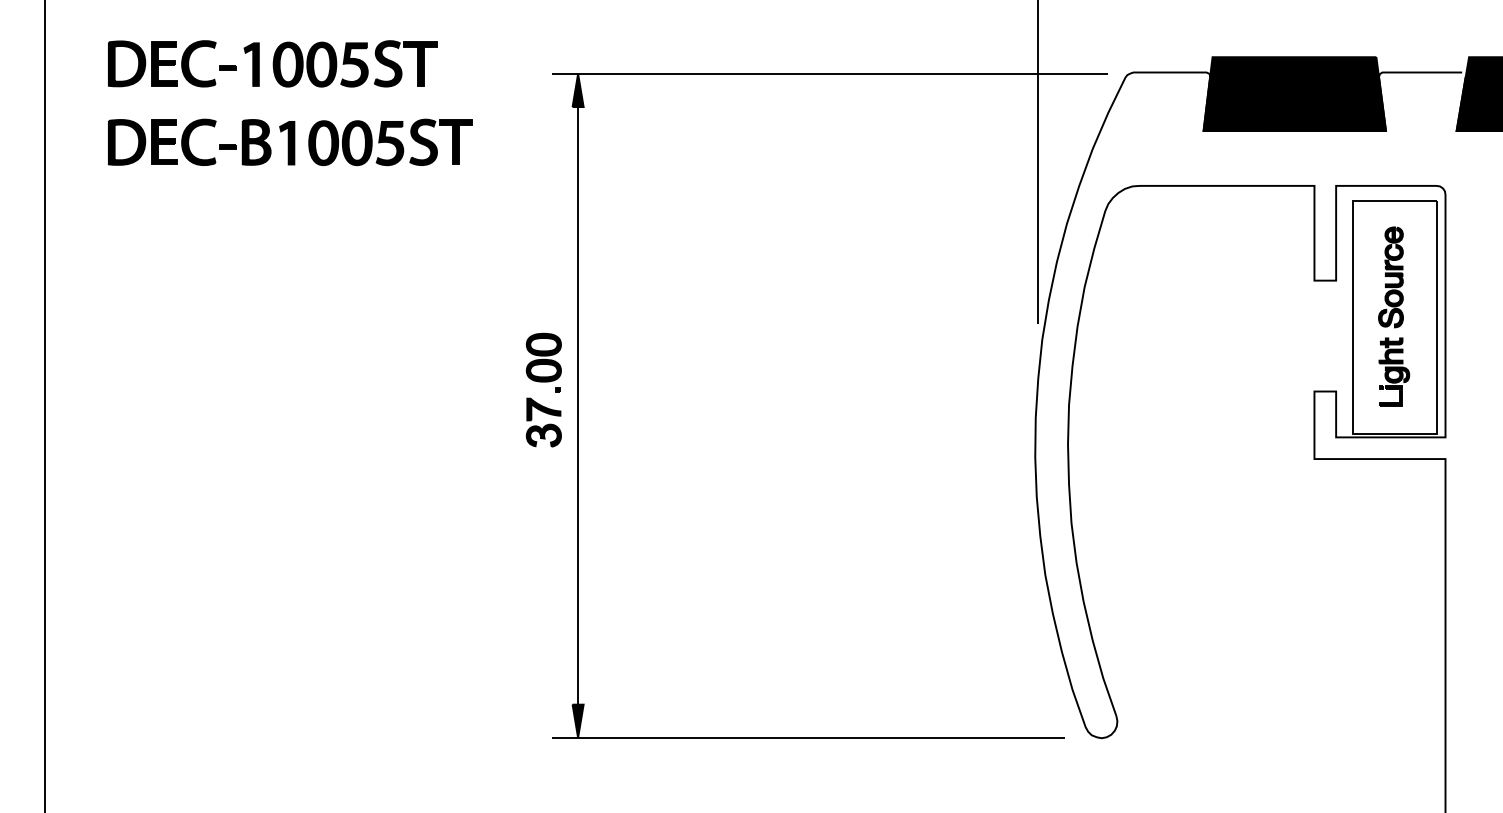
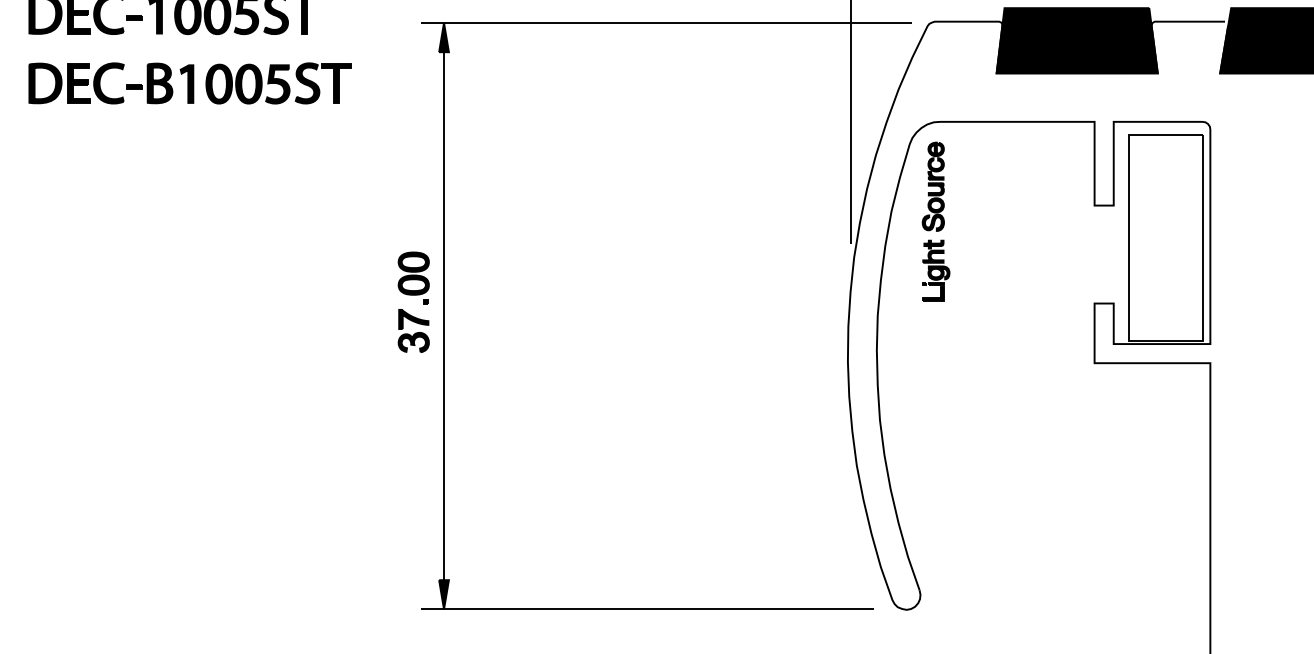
part: (1394, 316) -> (936, 221), moved

